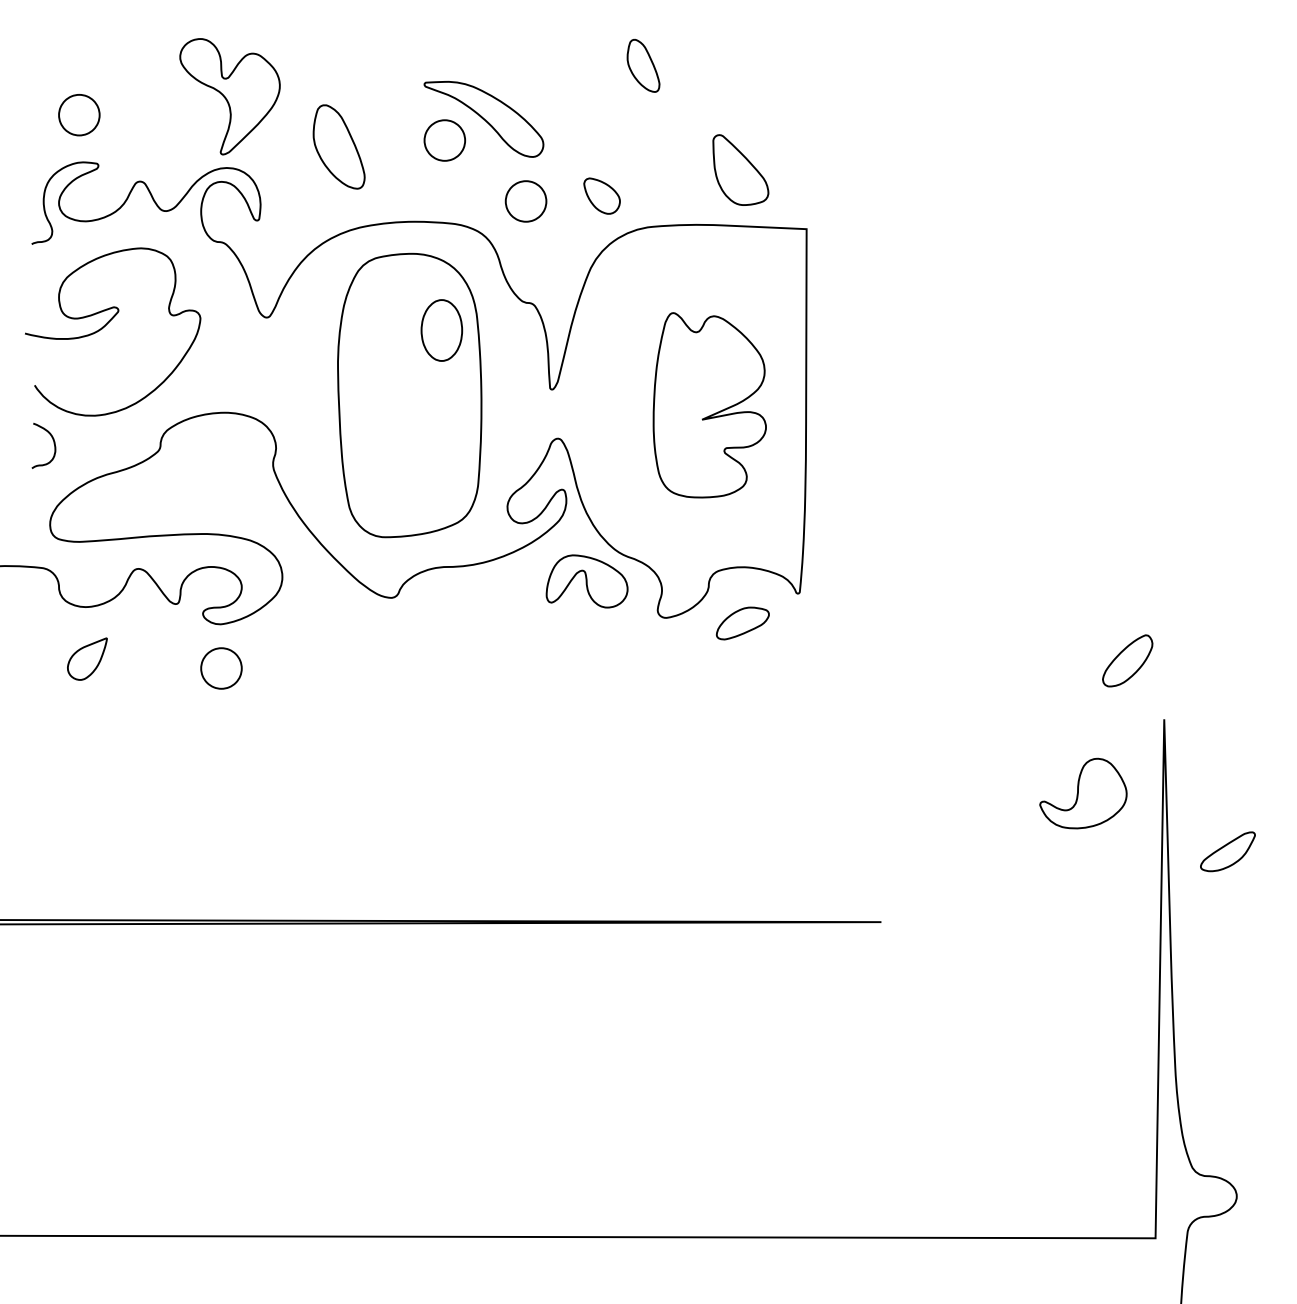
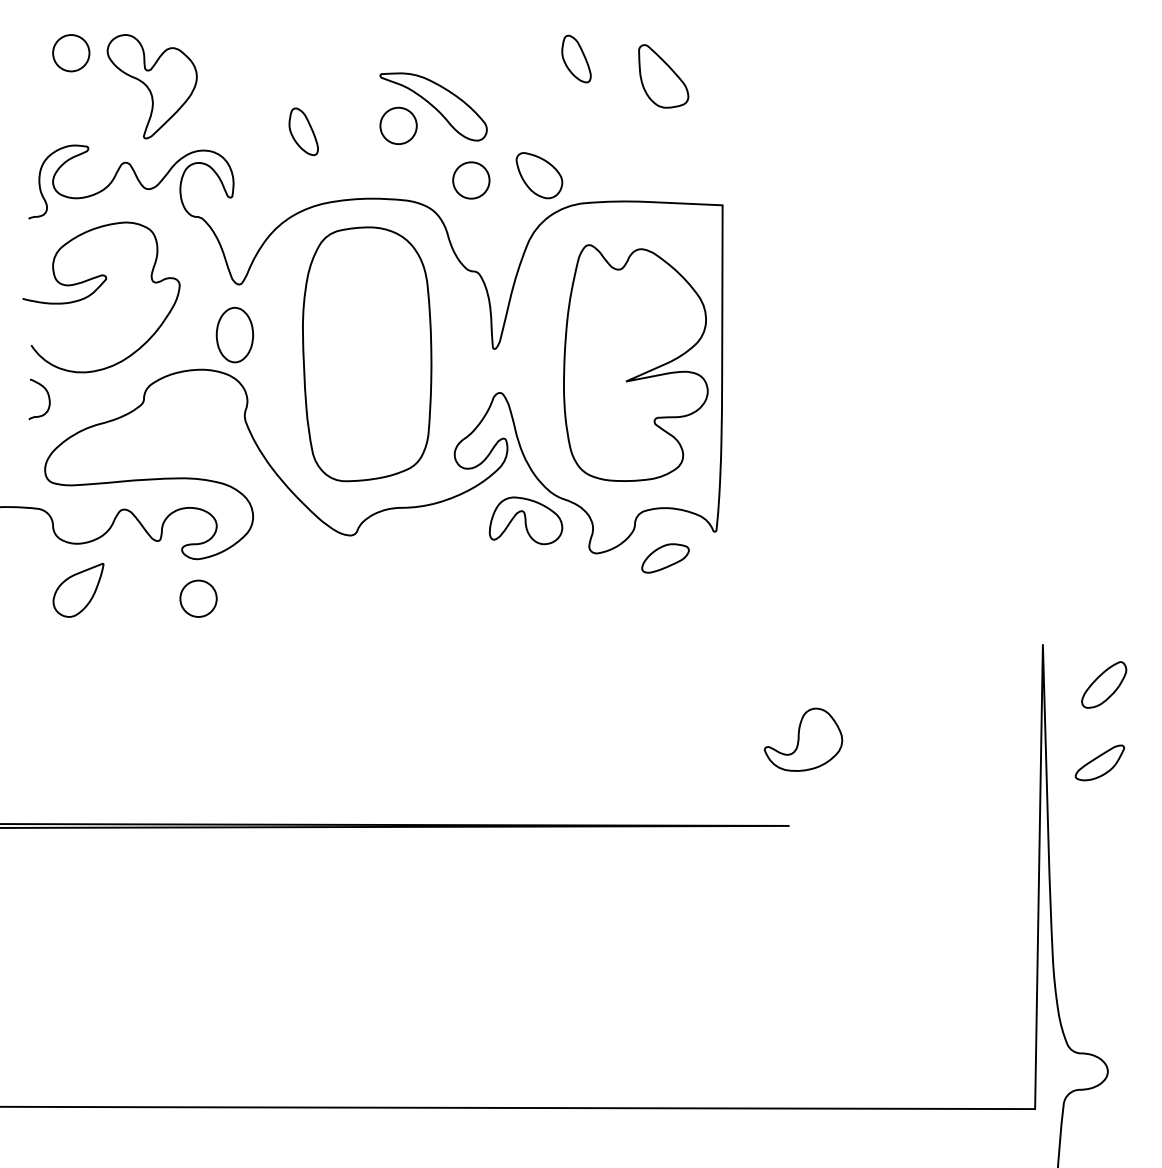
part: (229, 96) -> (151, 86), moved
part: (79, 115) -> (71, 53), moved
part: (338, 146) -> (303, 131), size x0.62
part: (740, 170) -> (663, 76), moved
part: (602, 195) -> (539, 175), size x1.43
part: (441, 329) -> (234, 334), moved
part: (709, 404) -> (635, 362), size x1.43
part: (87, 659) -> (78, 590), size x1.43
part: (1128, 660) -> (1104, 684), moved
part: (1083, 793) -> (803, 739), moved

